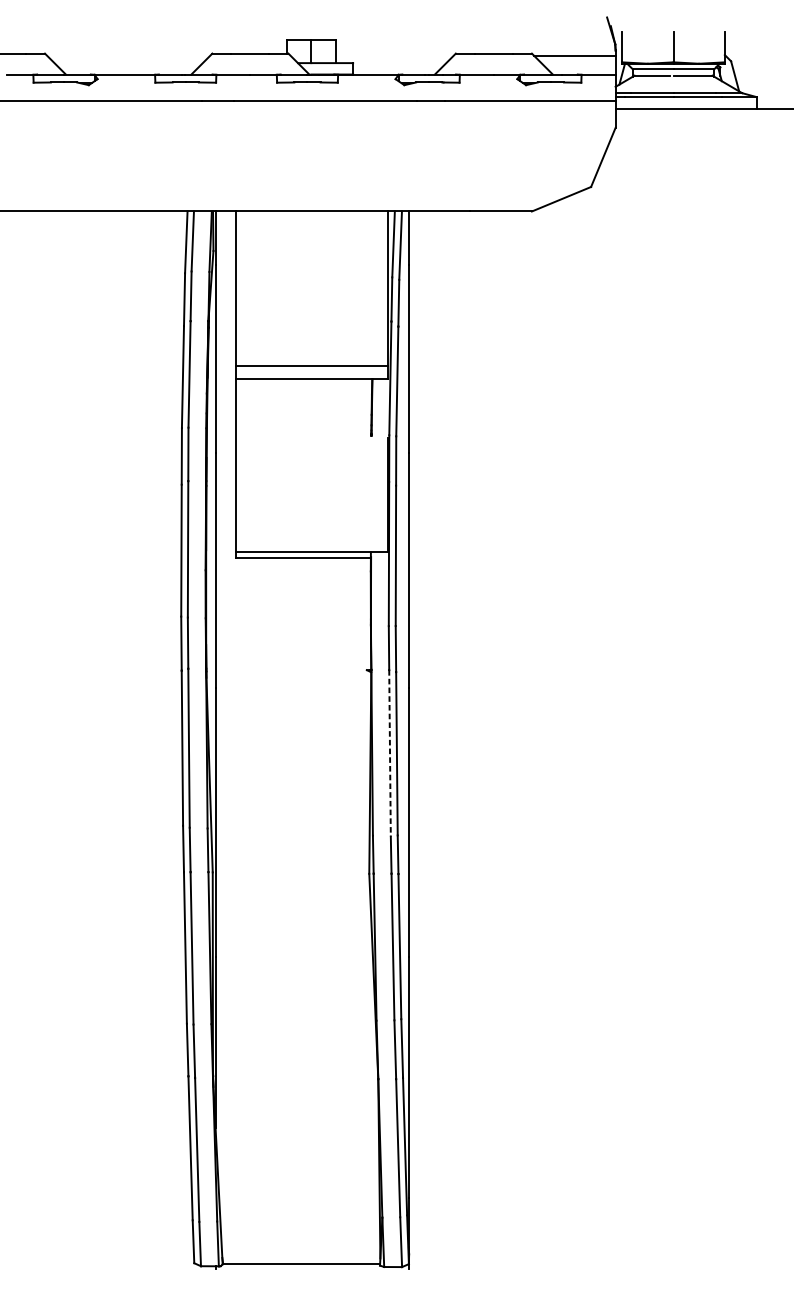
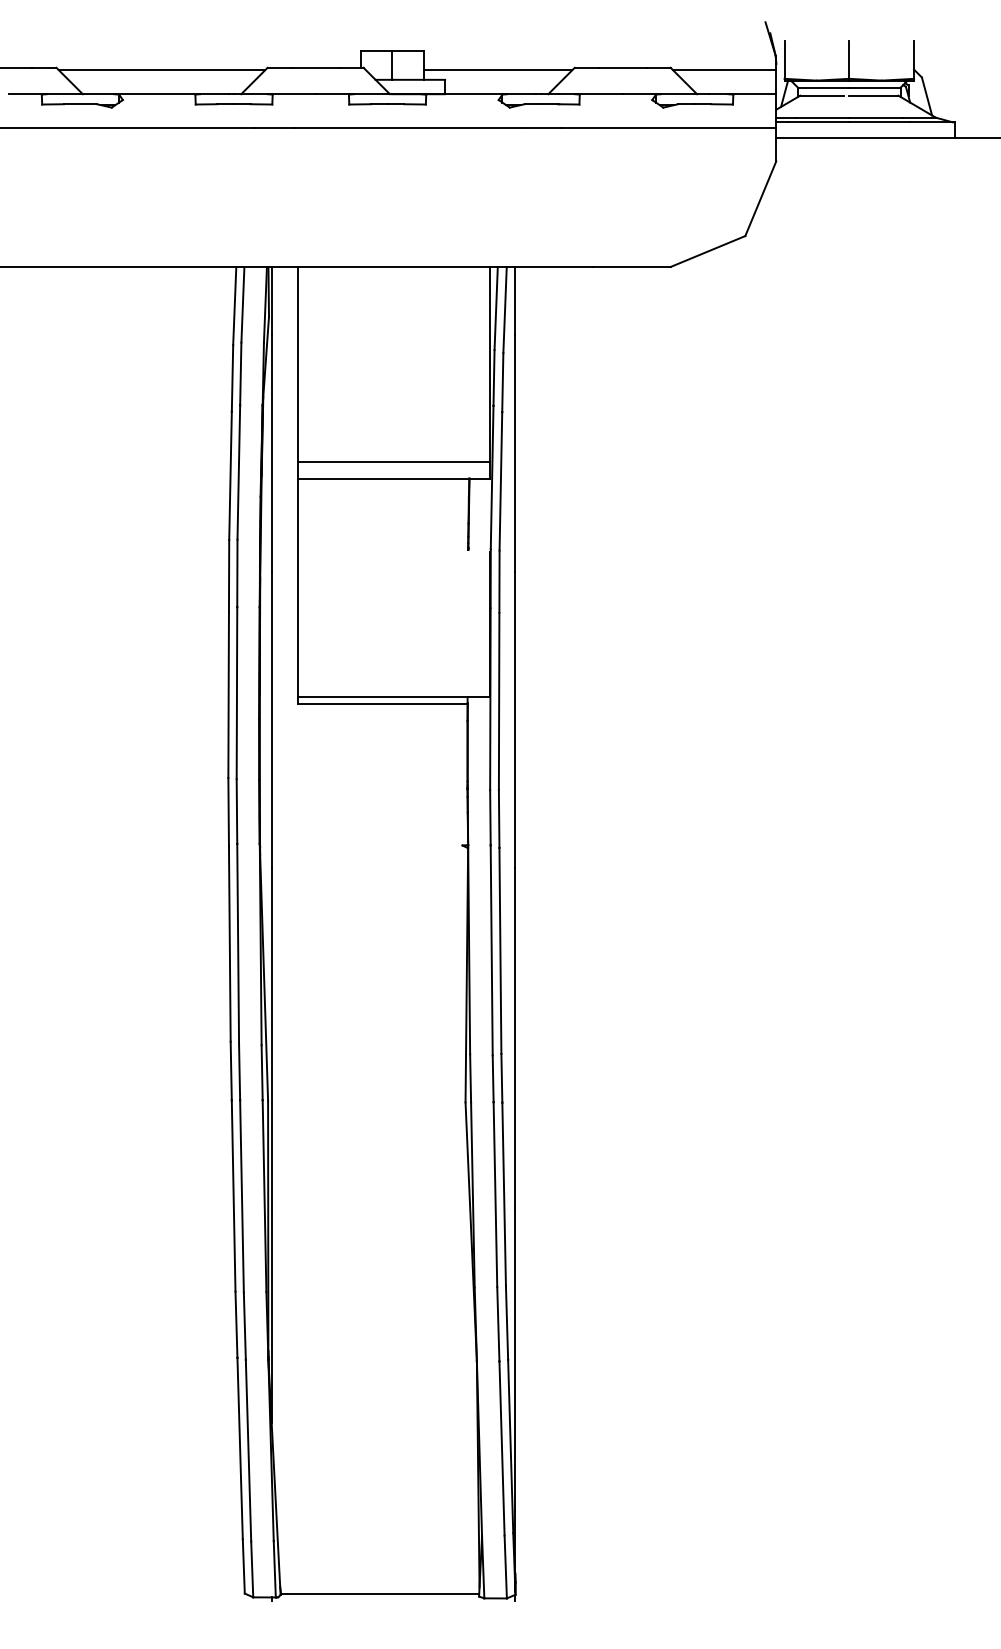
line: (128, 55) -> (161, 70), added
line: (394, 55) -> (497, 70), added
line: (389, 753) -> (491, 950), dashed -> solid

